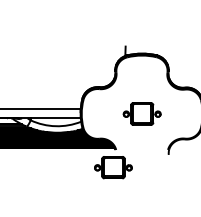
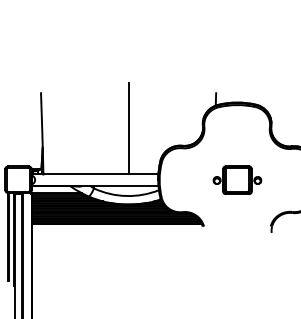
line: (57, 73) -> (128, 128), added
part: (113, 167) -> (200, 248), removed

